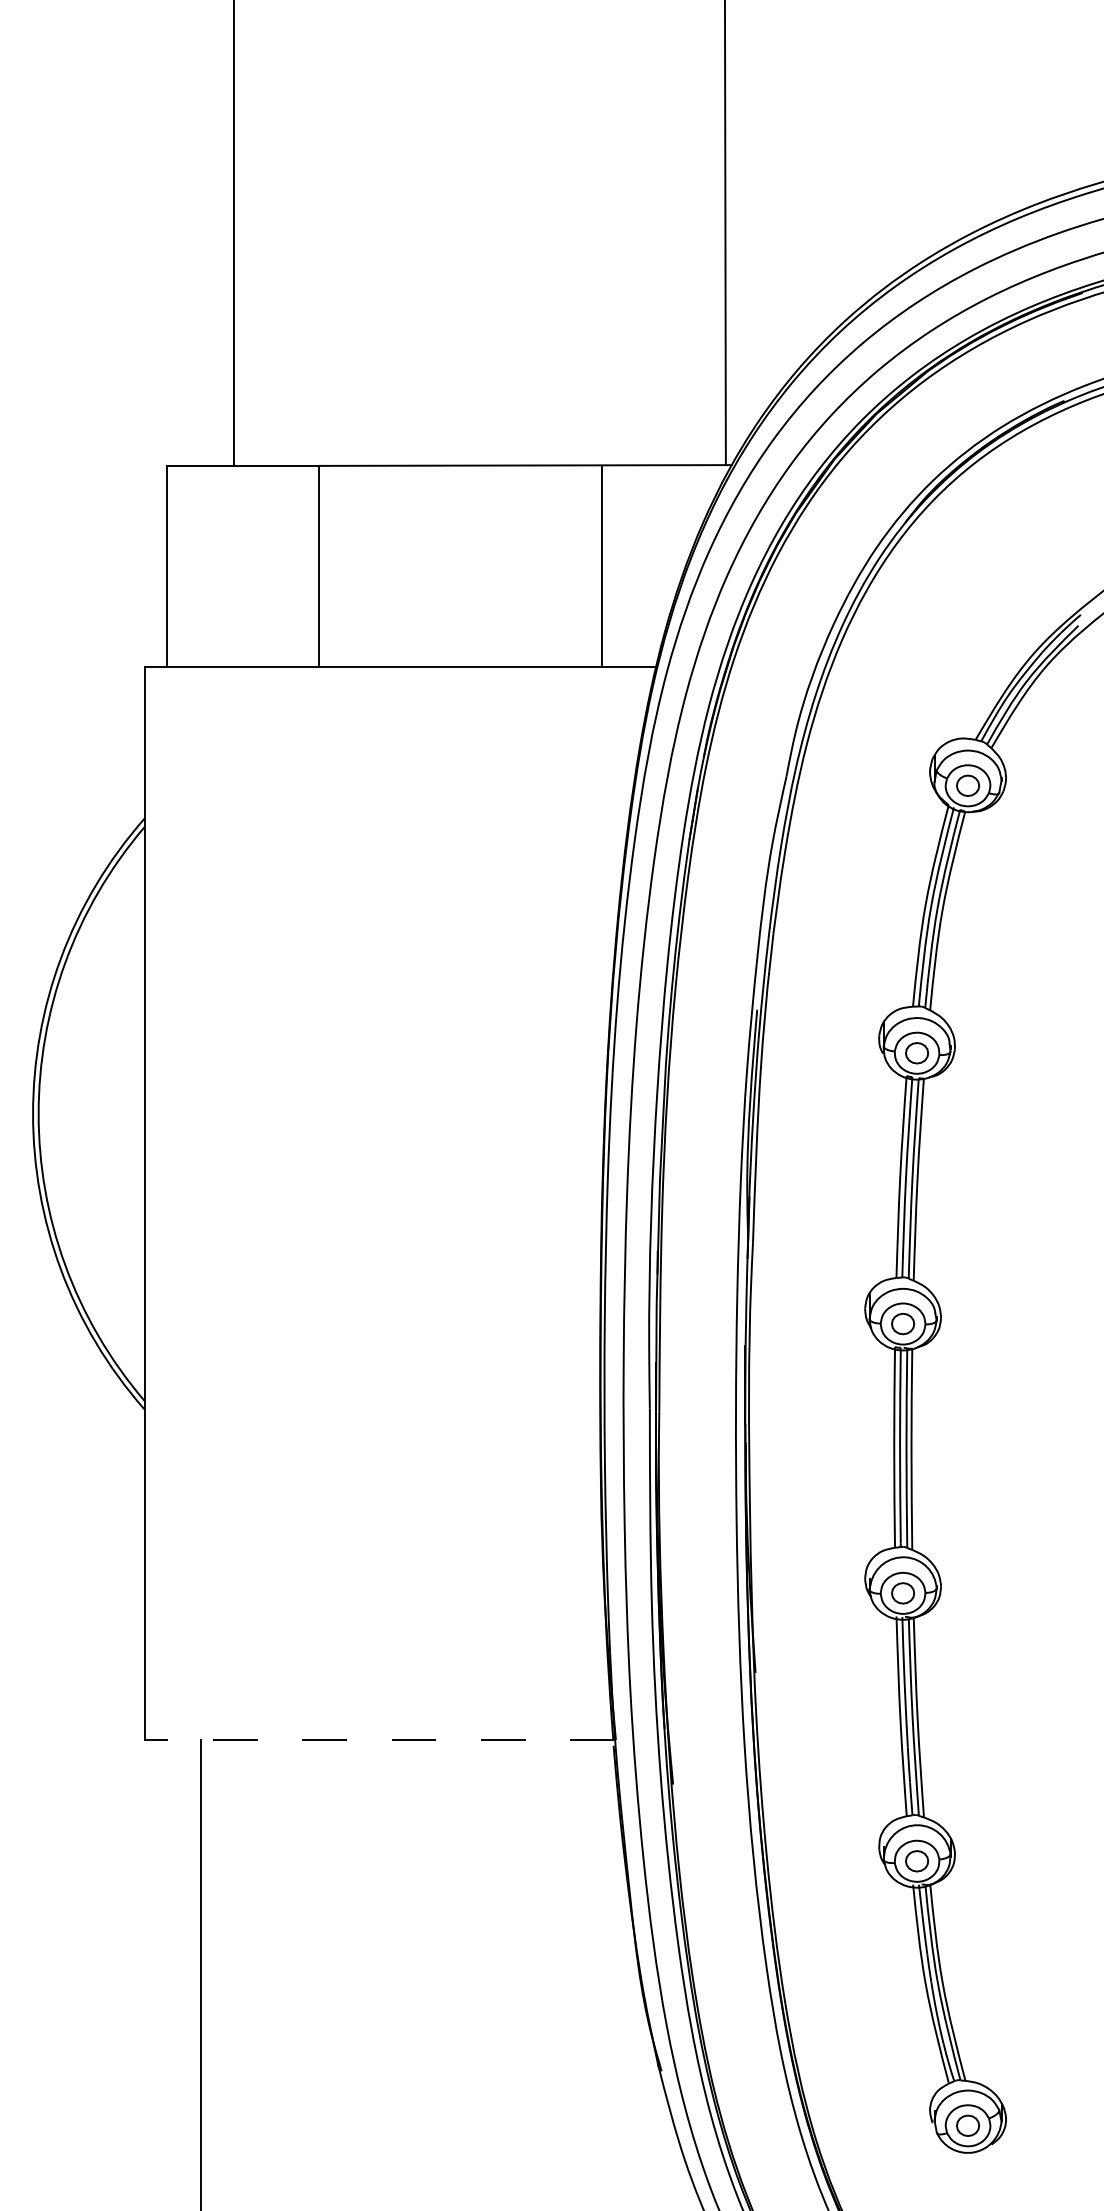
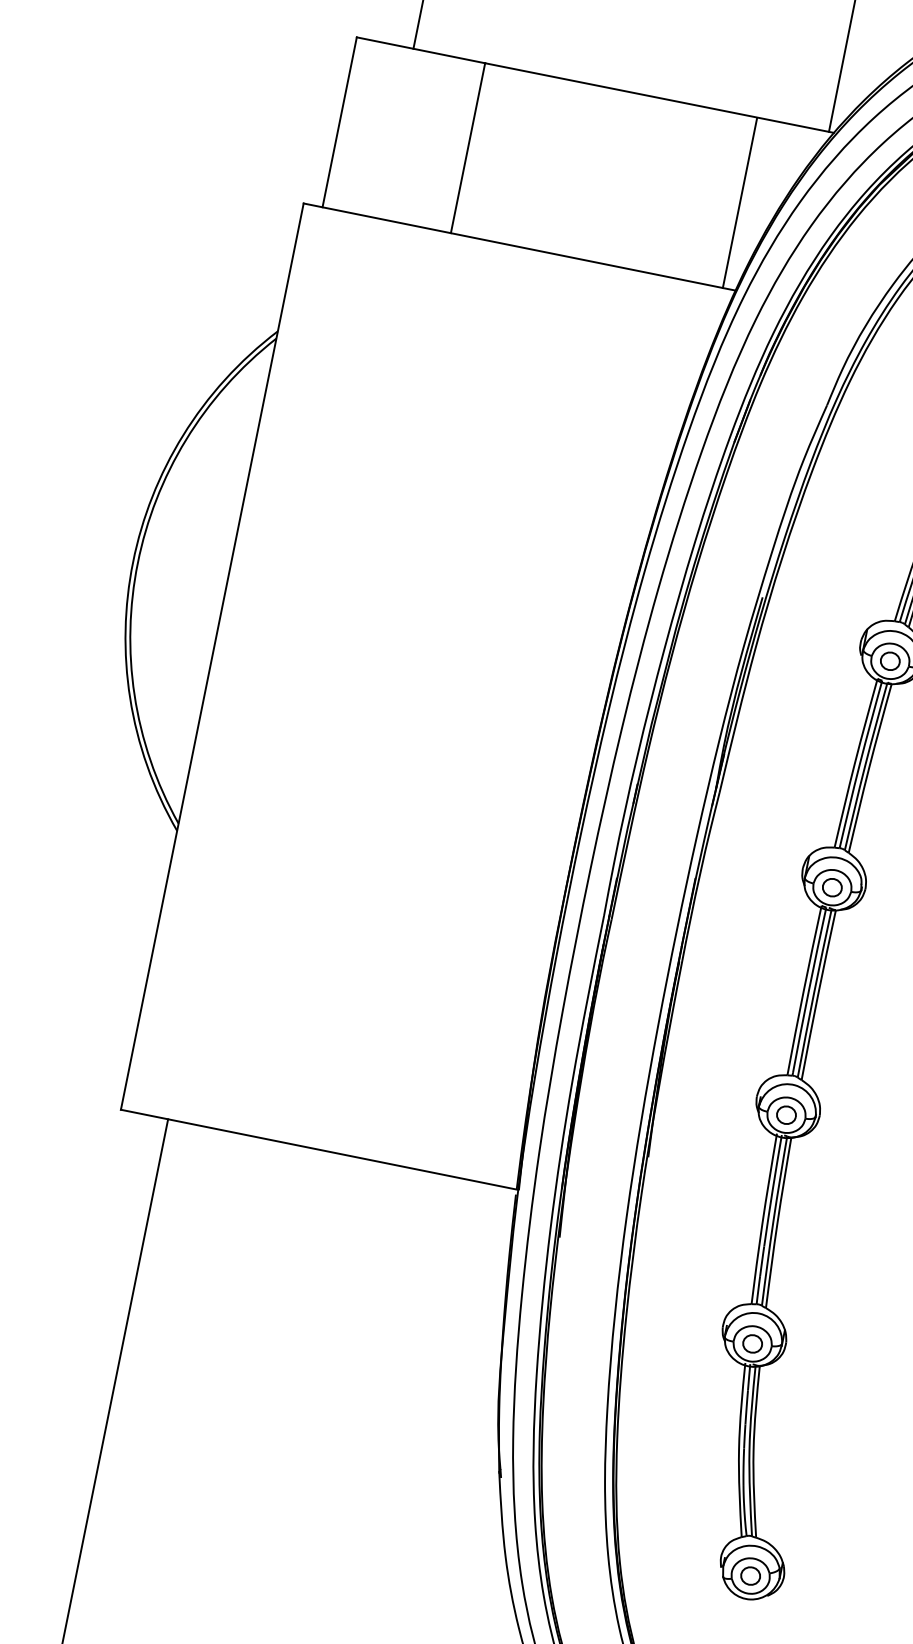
line: (602, 566) -> (740, 203), moved
line: (379, 1739) -> (319, 1149), dashed -> solid

